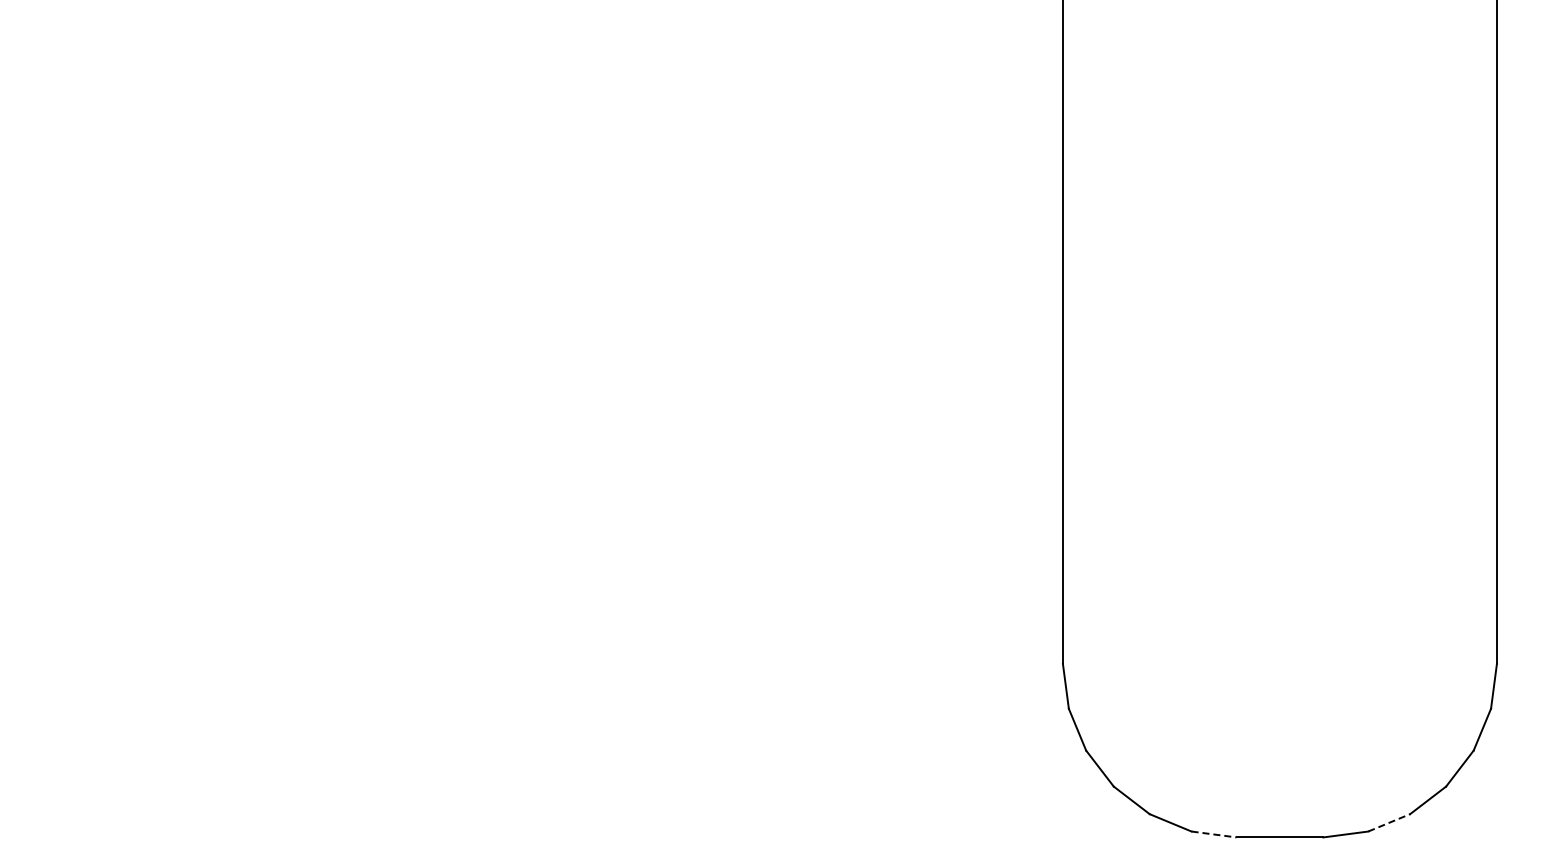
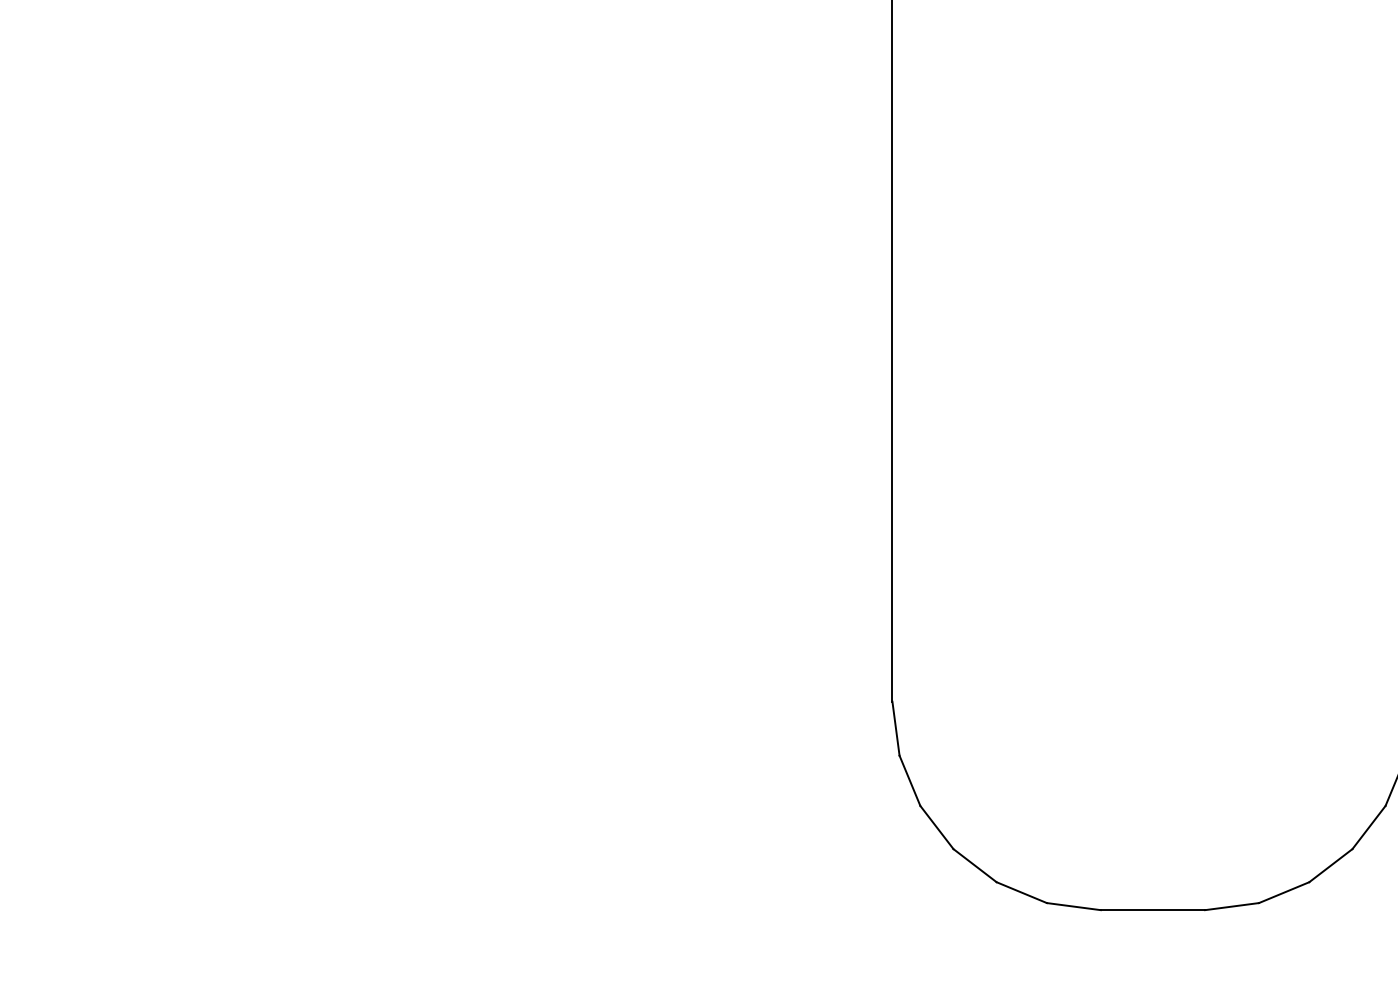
line: (1389, 822) -> (1284, 892), dashed -> solid
line: (1214, 834) -> (1074, 906), dashed -> solid

